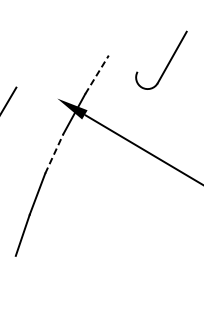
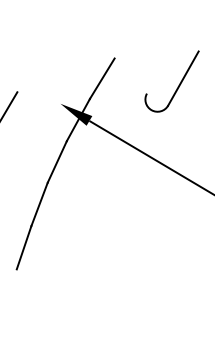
part: (166, 65) -> (177, 86), moved
line: (97, 74) -> (102, 78), dashed -> solid
line: (54, 153) -> (57, 161), dashed -> solid

